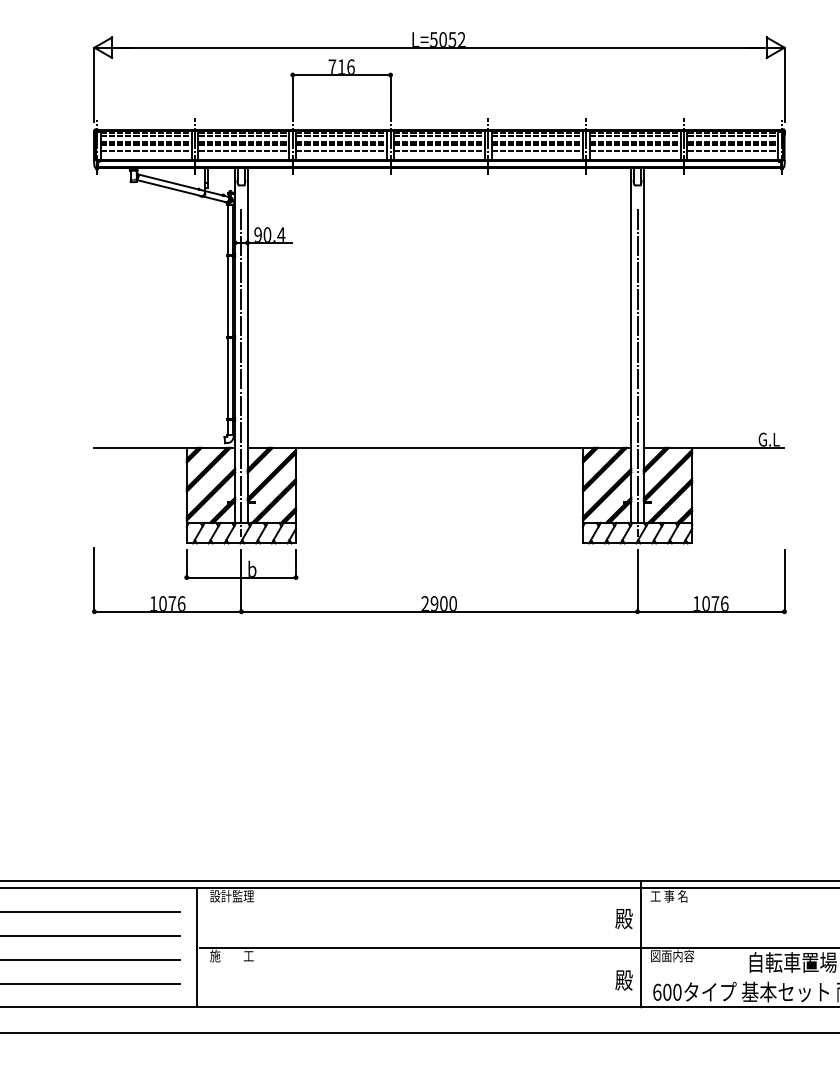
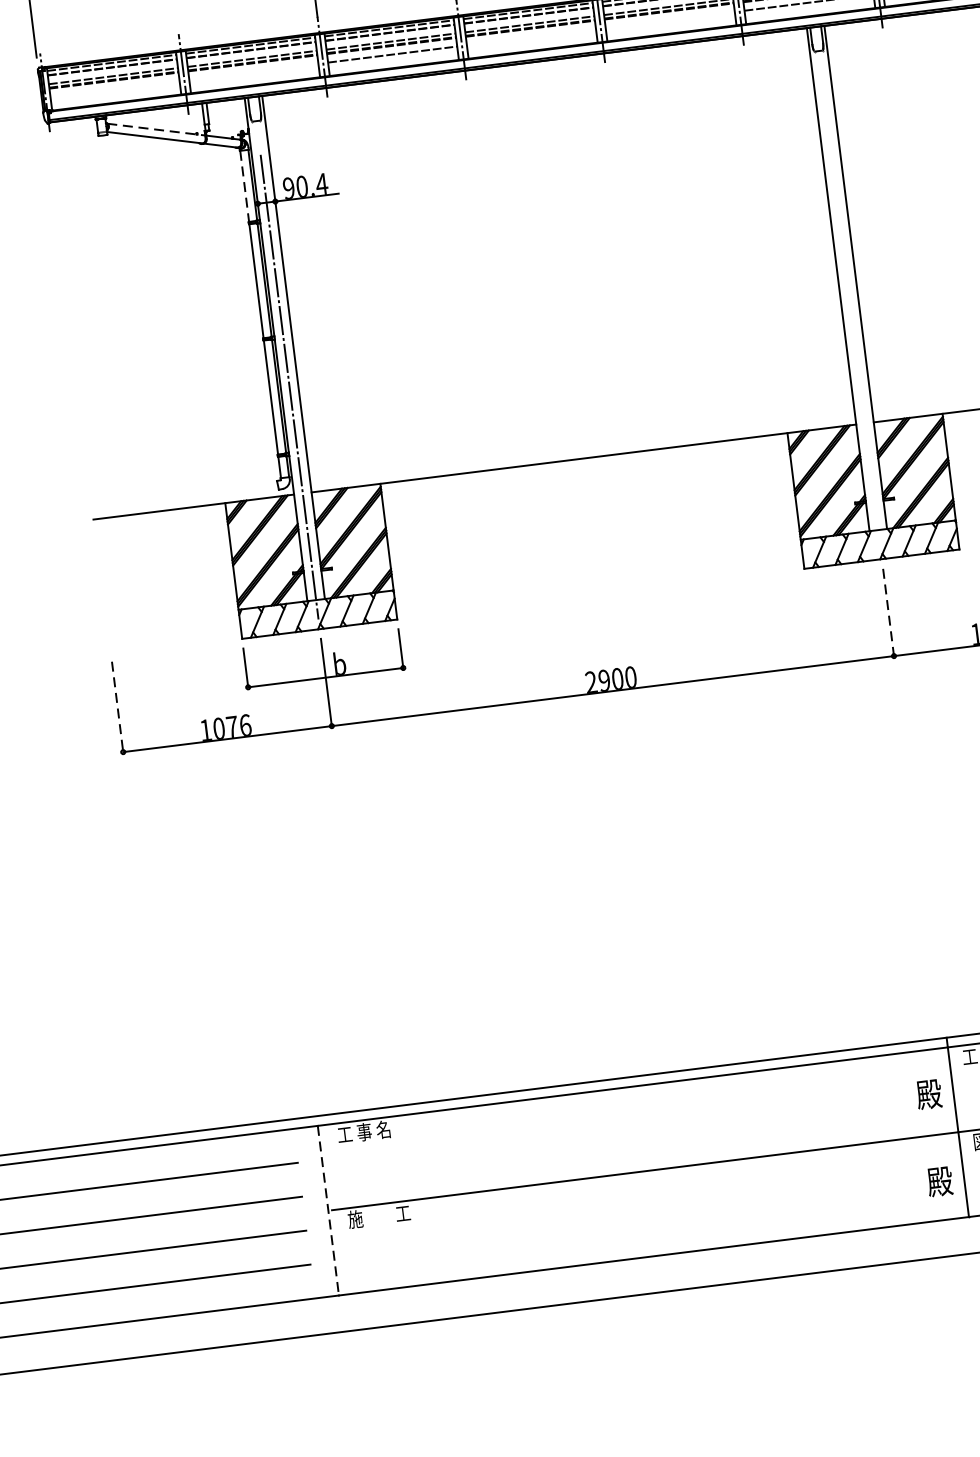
line: (145, 151) -> (114, 89), removed
line: (243, 151) -> (253, 72), removed
line: (439, 151) -> (531, 37), removed
line: (536, 151) -> (669, 20), removed
line: (171, 182) -> (156, 129), solid -> dashed
line: (227, 230) -> (244, 187), solid -> dashed
line: (637, 372) -> (851, 316), removed
line: (94, 579) -> (117, 706), solid -> dashed
line: (637, 581) -> (888, 613), solid -> dashed
text: (231, 895) -> (367, 1130), 設計監理 -> 工 事 名
line: (197, 947) -> (328, 1210), solid -> dashed

